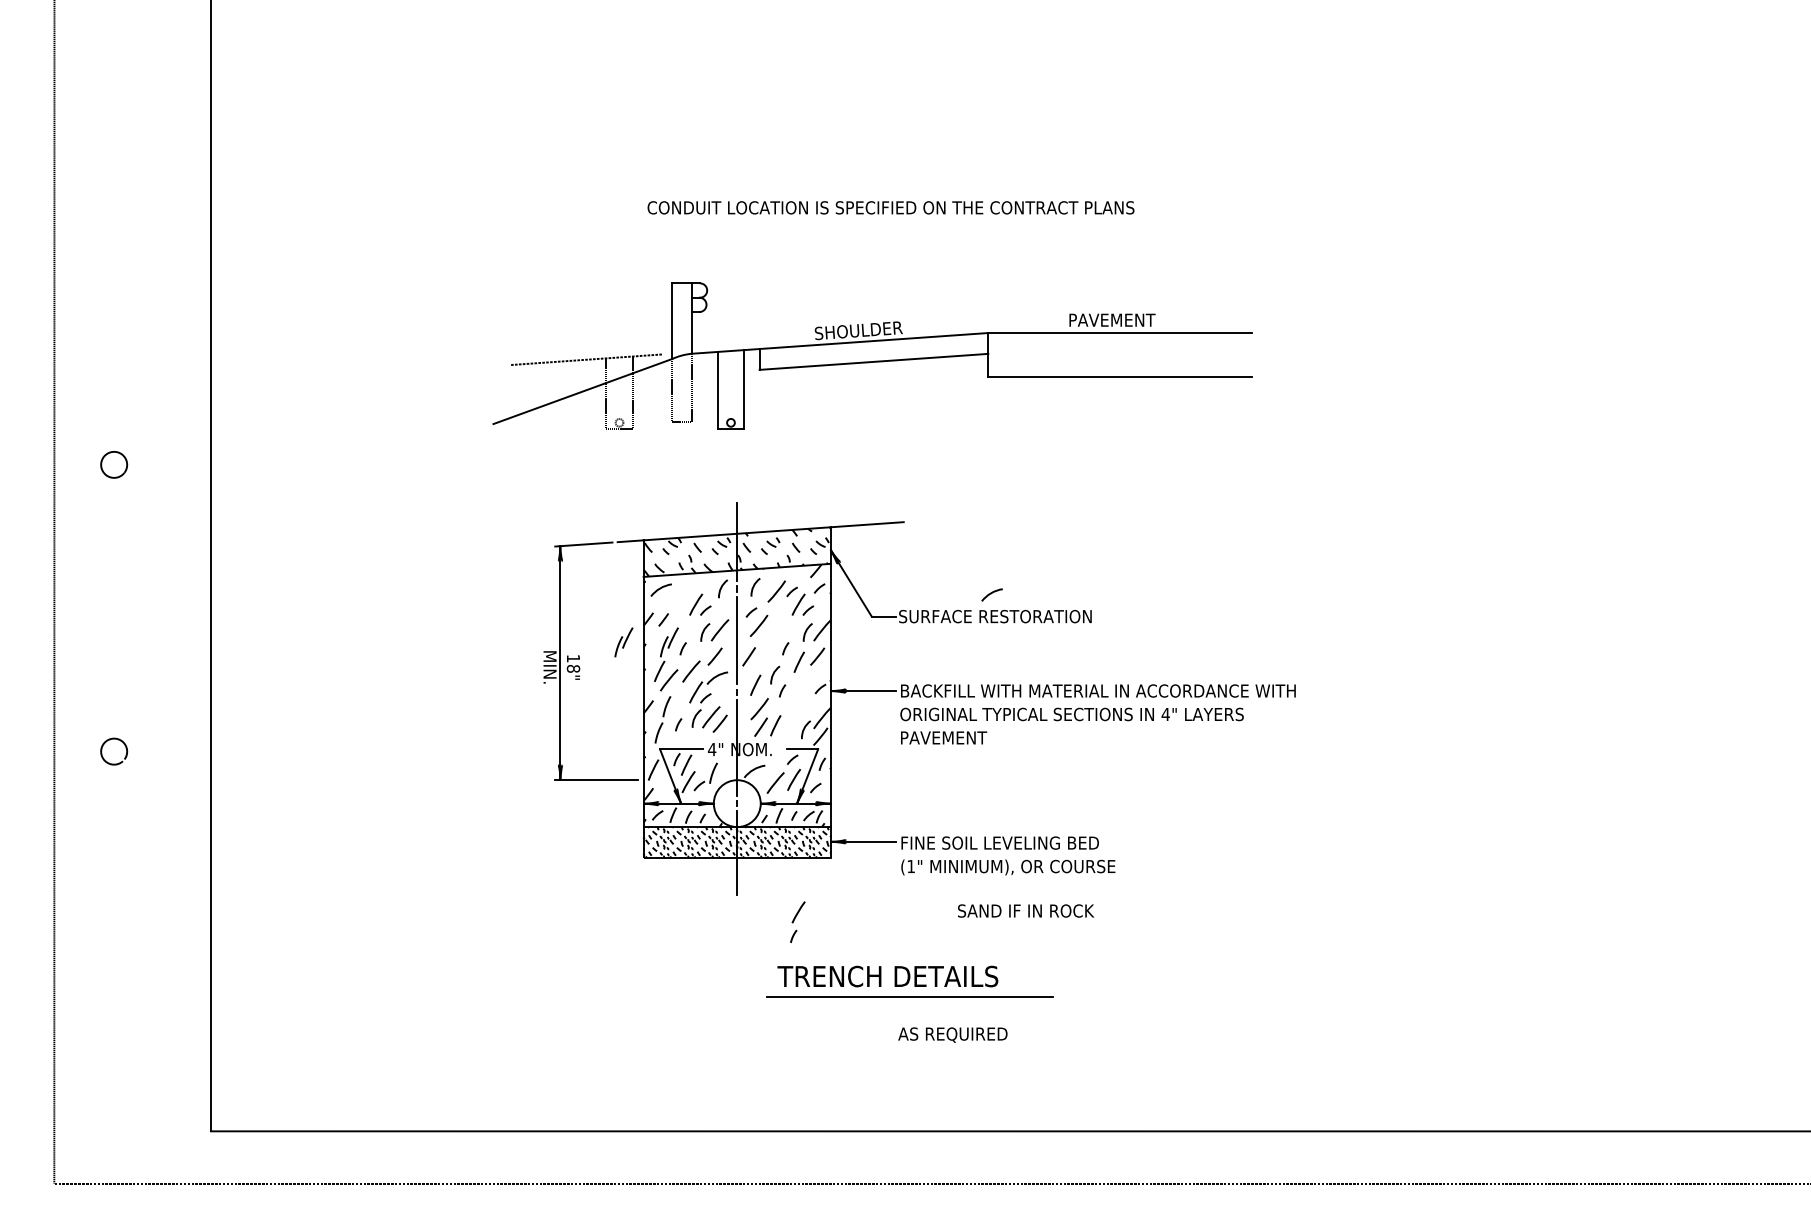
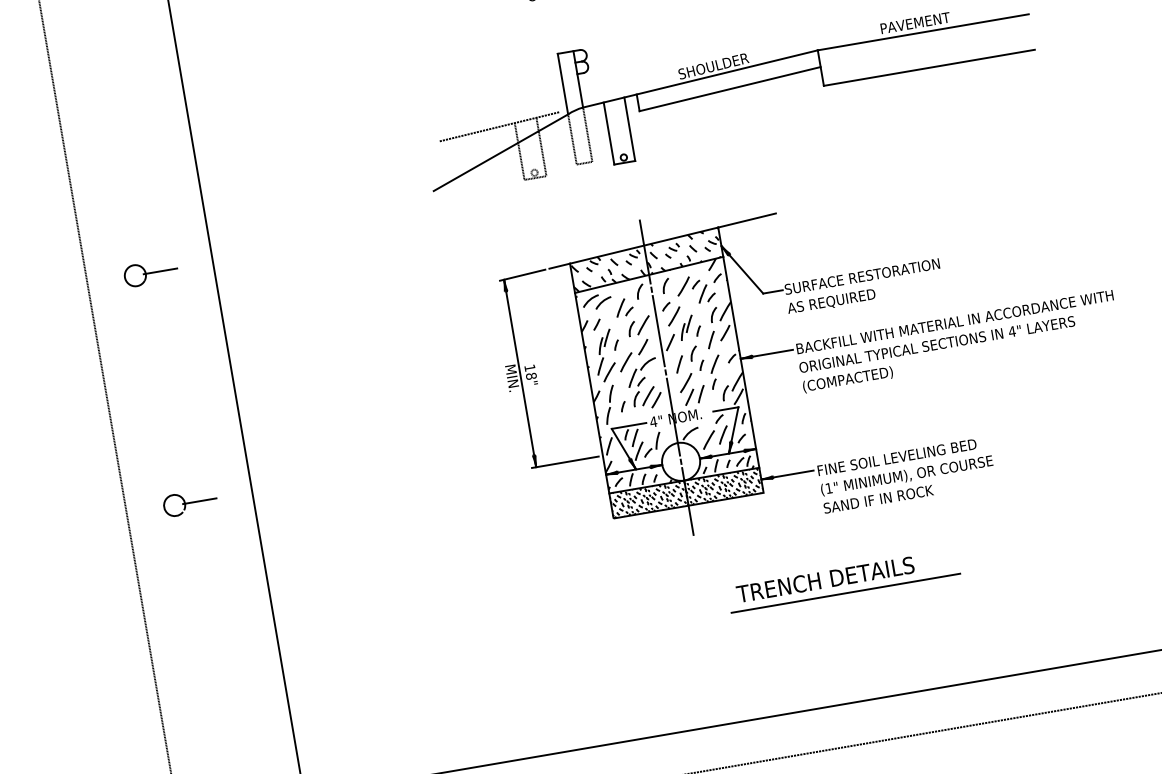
line: (145, 464) -> (160, 271), added
arc: (991, 594) -> (602, 302), moved
part: (623, 642) -> (686, 328), moved
text: (956, 738) -> (847, 379), PAVEMENT -> (COMPACTED)
line: (145, 751) -> (199, 501), added
text: (1026, 910) -> (878, 498), moved
part: (797, 921) -> (715, 371), moved
text: (952, 1034) -> (831, 301), moved

